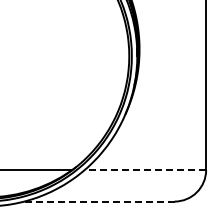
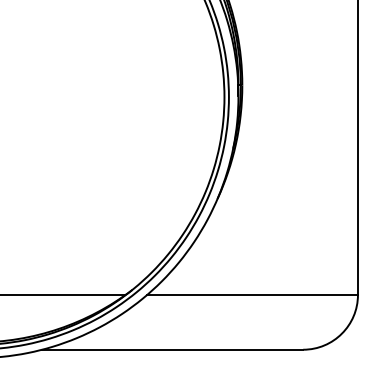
line: (145, 170) -> (252, 295), dashed -> solid
line: (98, 201) -> (171, 349), dashed -> solid

